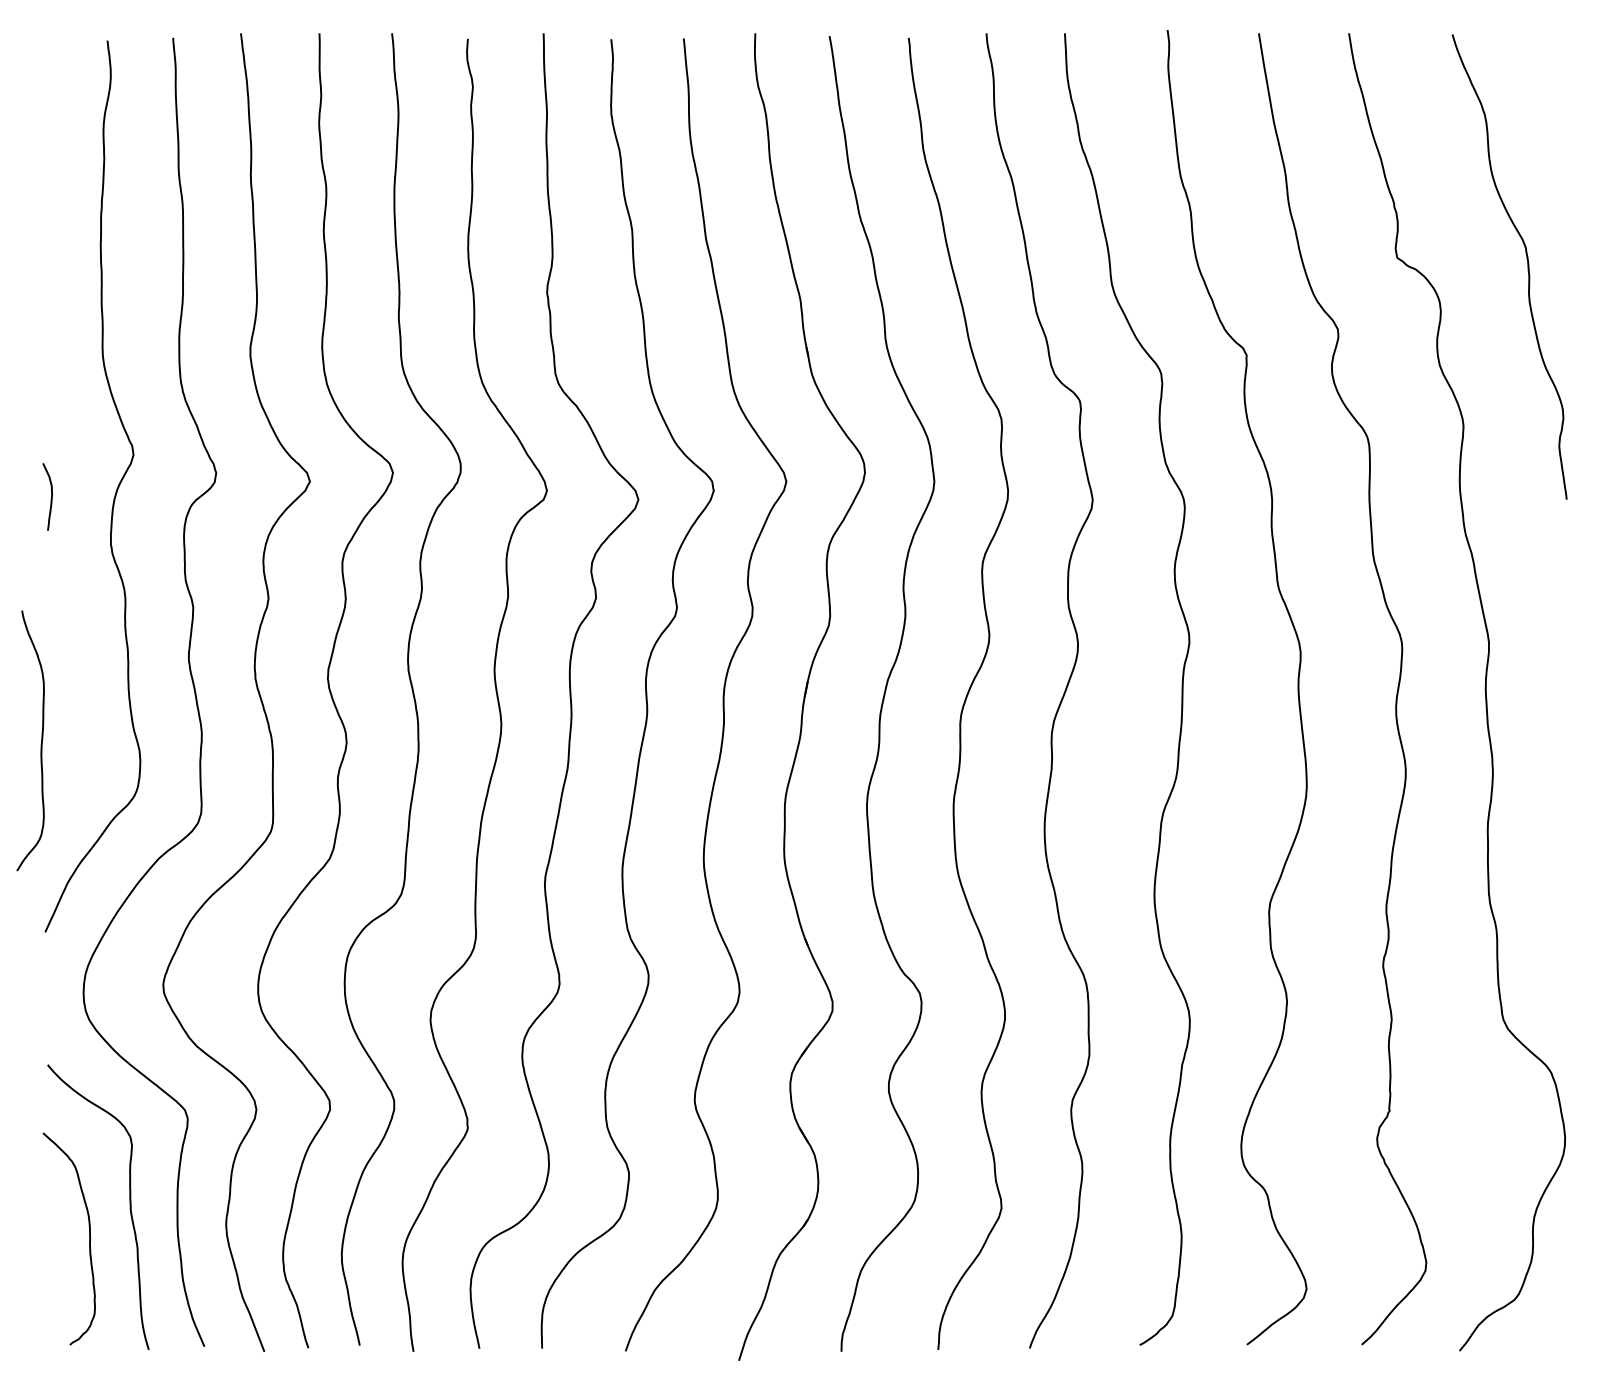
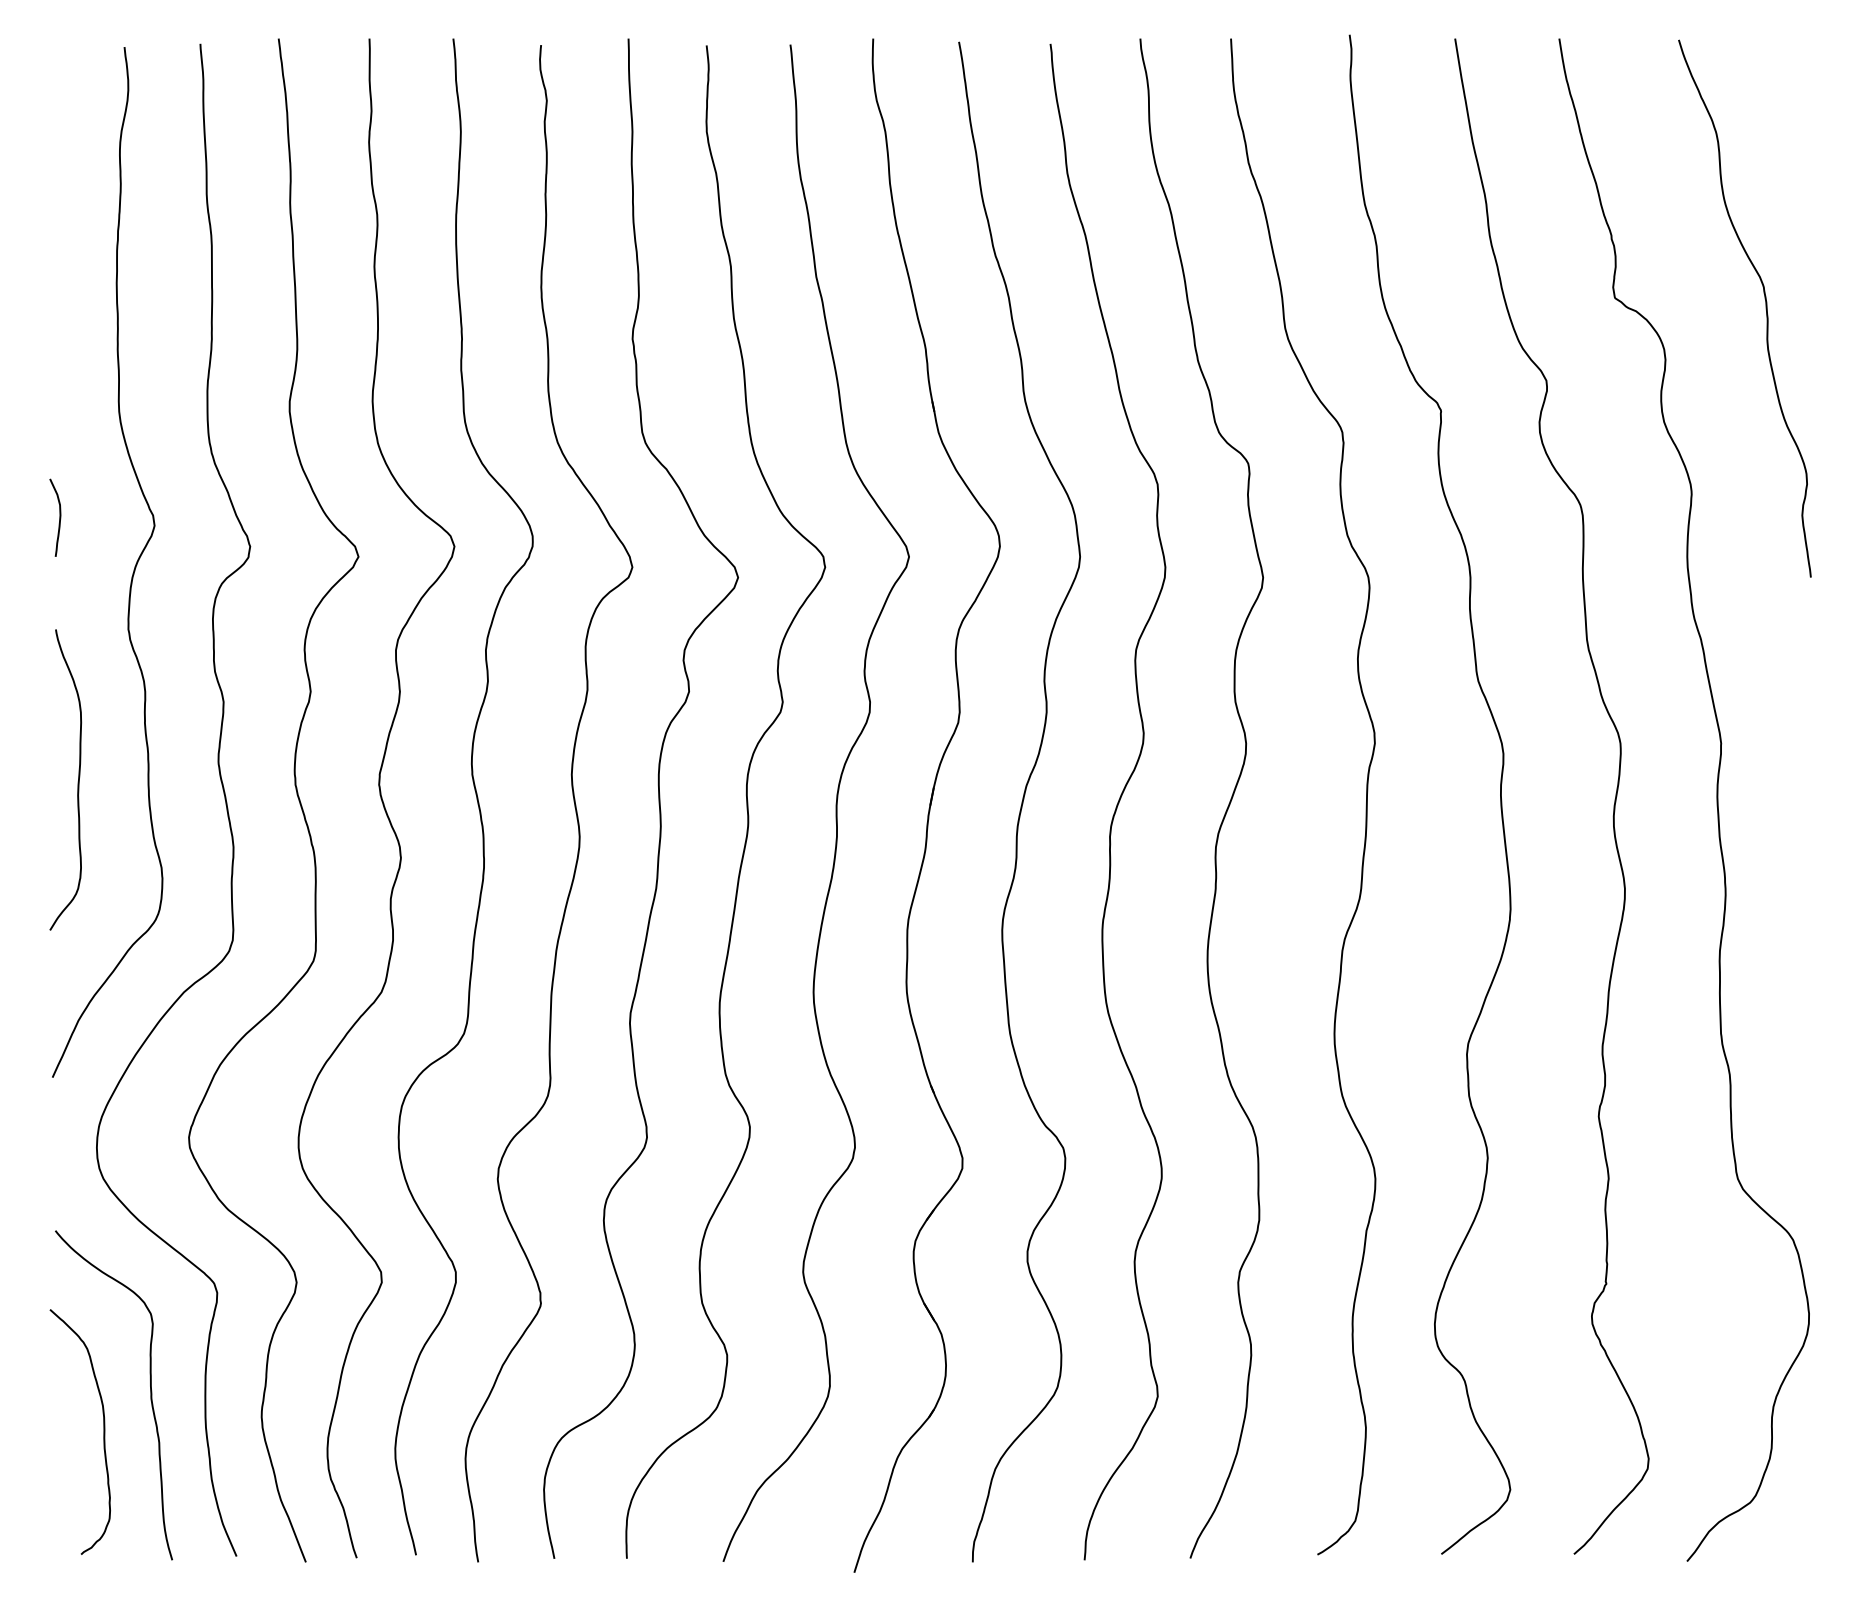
curve: (50, 498) -> (58, 519), moved
curve: (40, 744) -> (77, 784), moved

